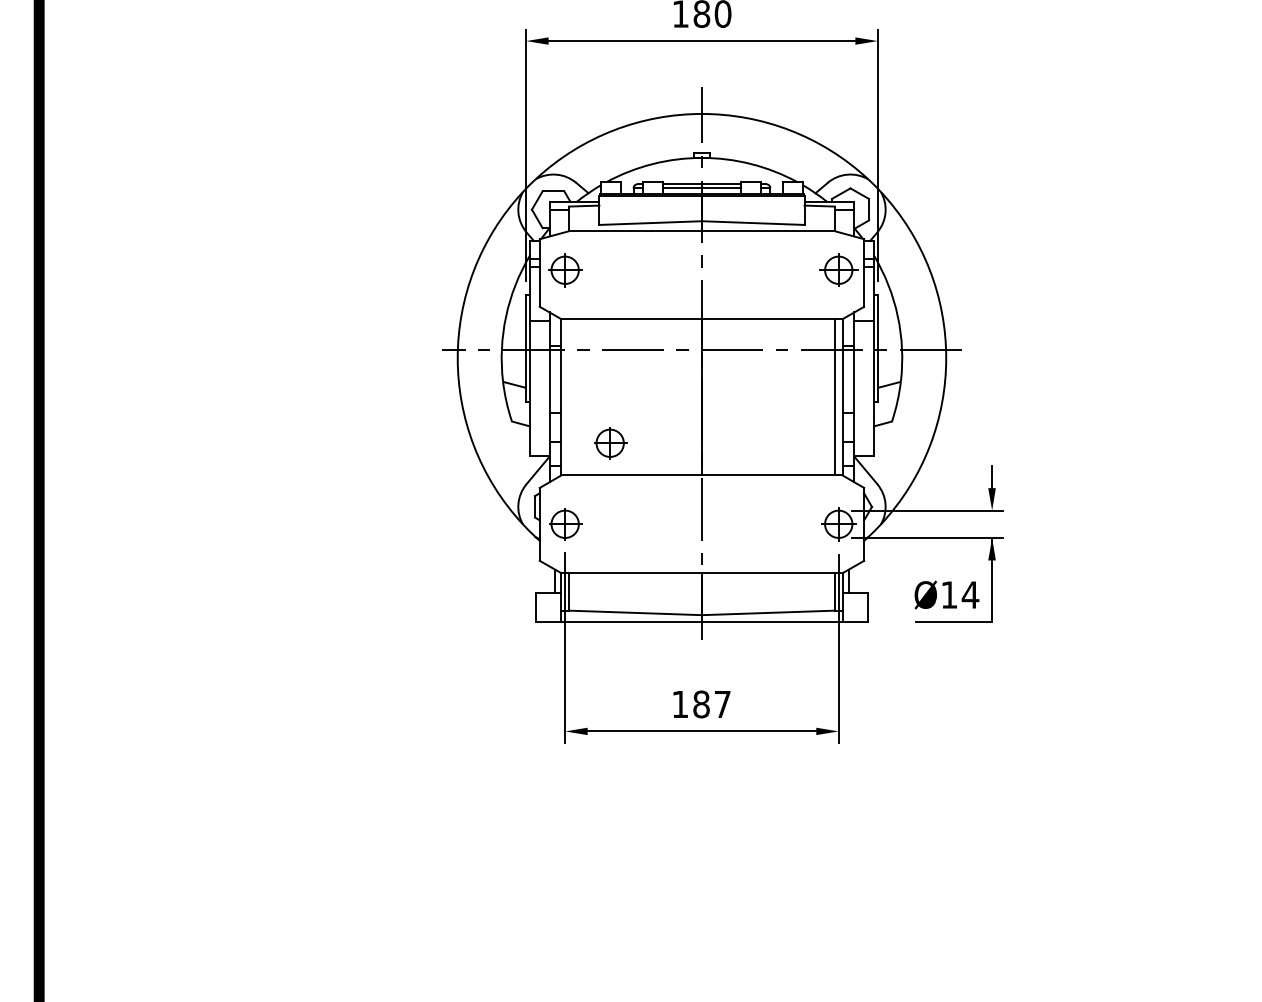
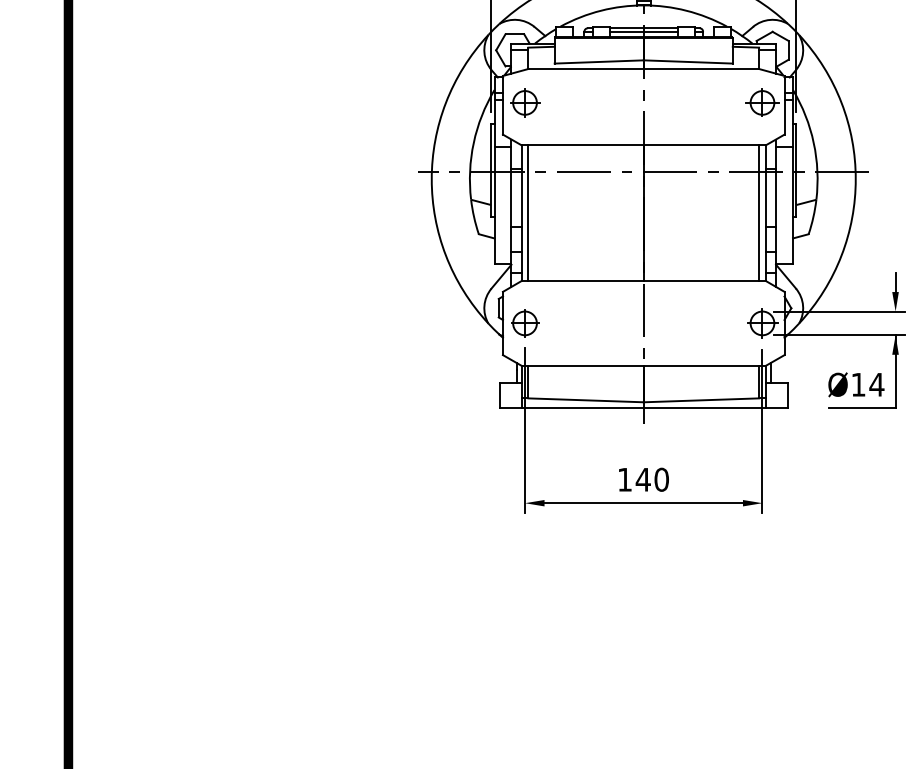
line: (569, 397) -> (528, 213), added
part: (610, 443) -> (564, 253), removed
text: (711, 704) -> (652, 479), 187 -> 140

